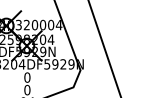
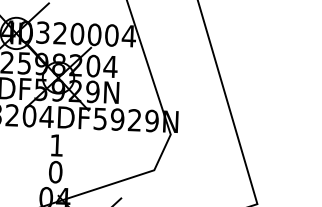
text: (27, 77) -> (57, 145), 0 -> 1

